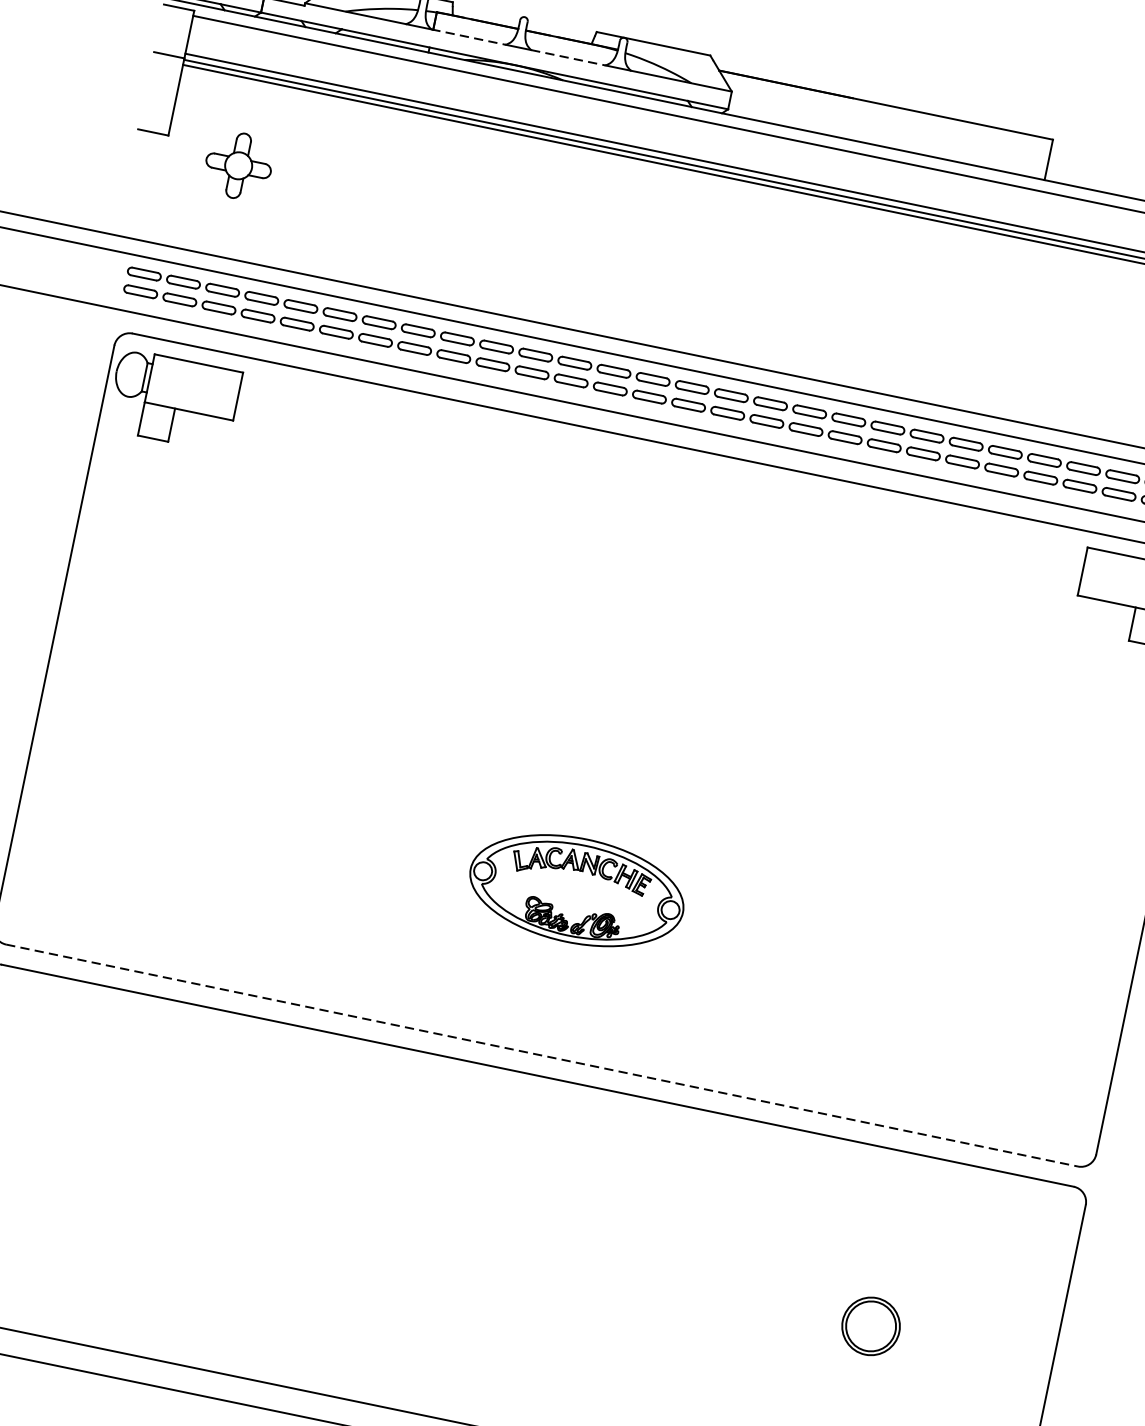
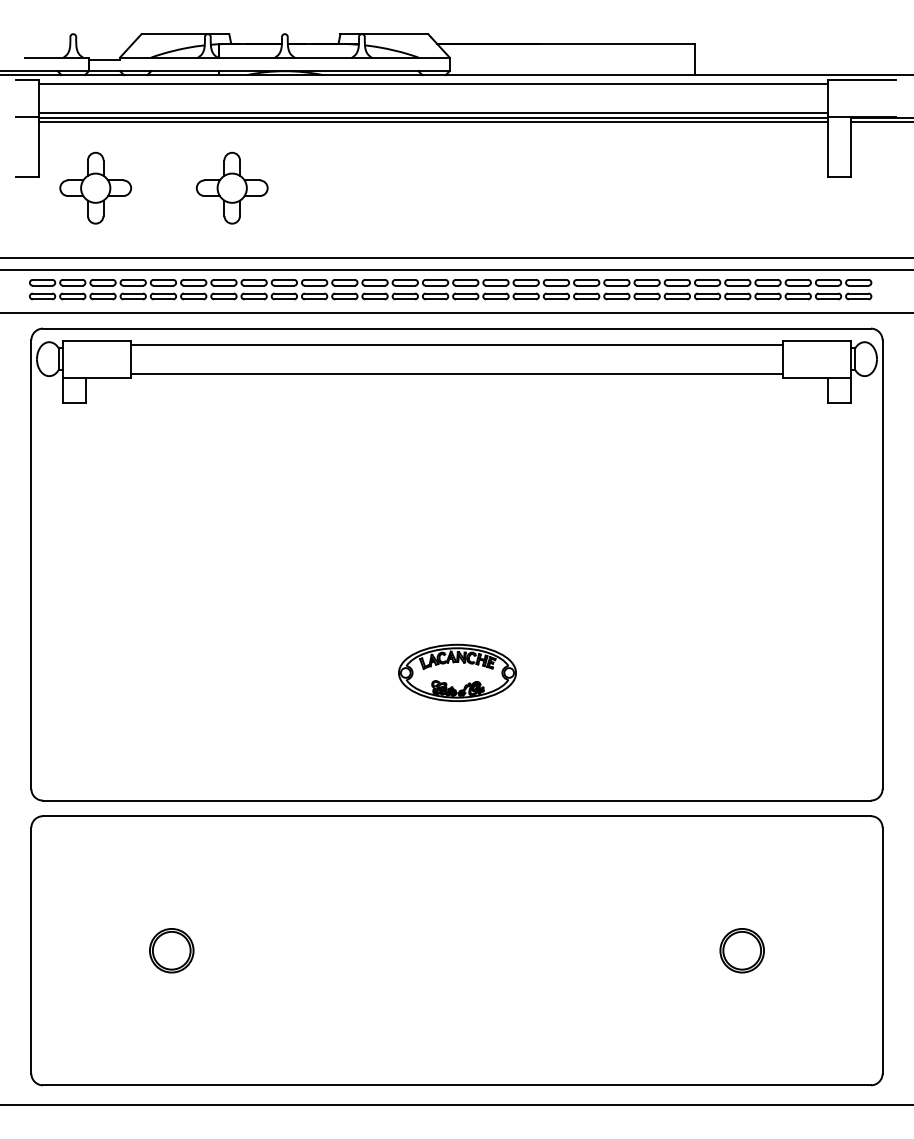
line: (468, 37) -> (246, 57), dashed -> solid
line: (568, 57) -> (323, 57), dashed -> solid
part: (238, 164) -> (95, 187), size x1.43
part: (414, 201) -> (231, 187), added
line: (663, 464) -> (456, 344), added
line: (655, 502) -> (456, 373), added
part: (577, 889) -> (457, 672), size x0.71
line: (542, 1055) -> (457, 800), dashed -> solid
part: (132, 1173) -> (171, 950), added

